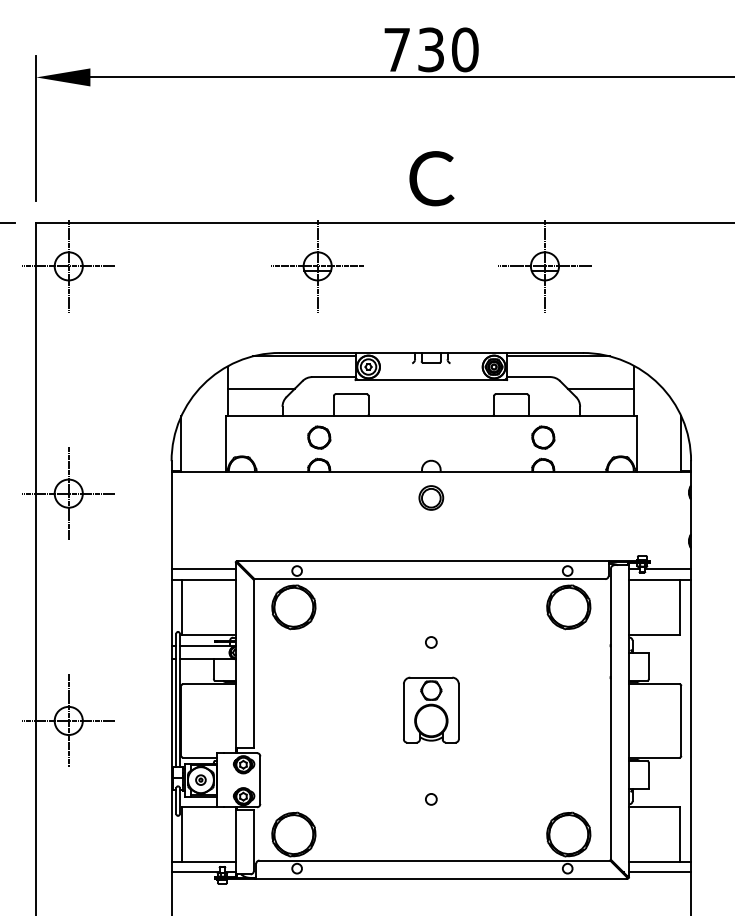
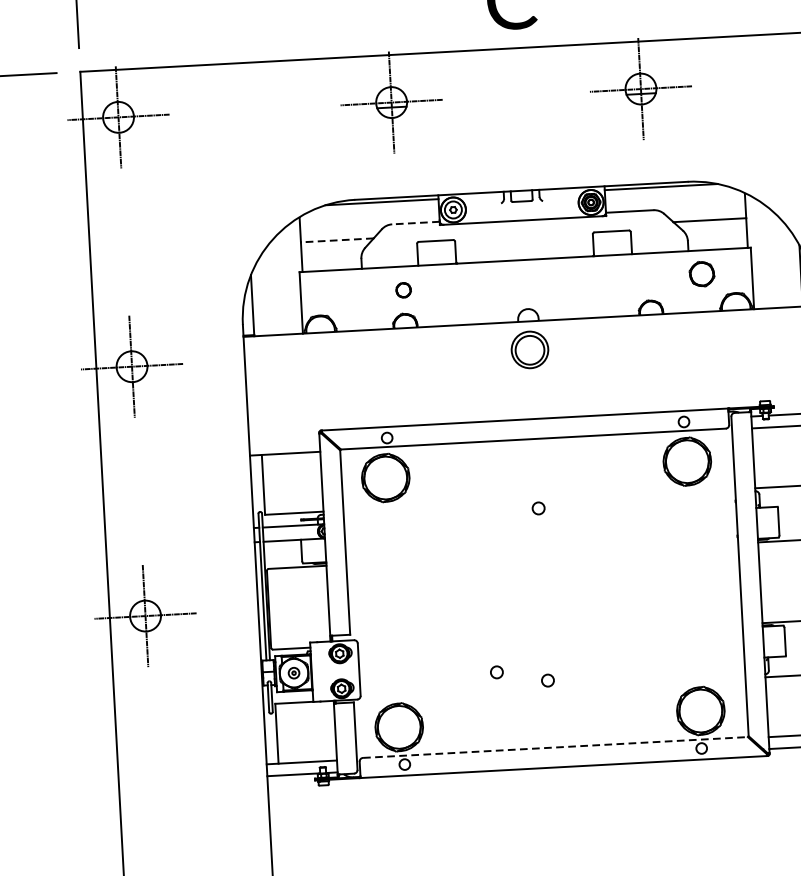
line: (333, 377) -> (415, 223), solid -> dashed
line: (261, 388) -> (337, 239), solid -> dashed
part: (319, 437) -> (403, 290), size x0.6
part: (543, 437) -> (702, 274), moved
part: (431, 497) -> (530, 349), size x1.4
line: (203, 569) -> (284, 441), removed
part: (431, 709) -> (542, 581), removed
circle: (385, 789) -> (497, 672), added
line: (435, 860) -> (556, 747), solid -> dashed

